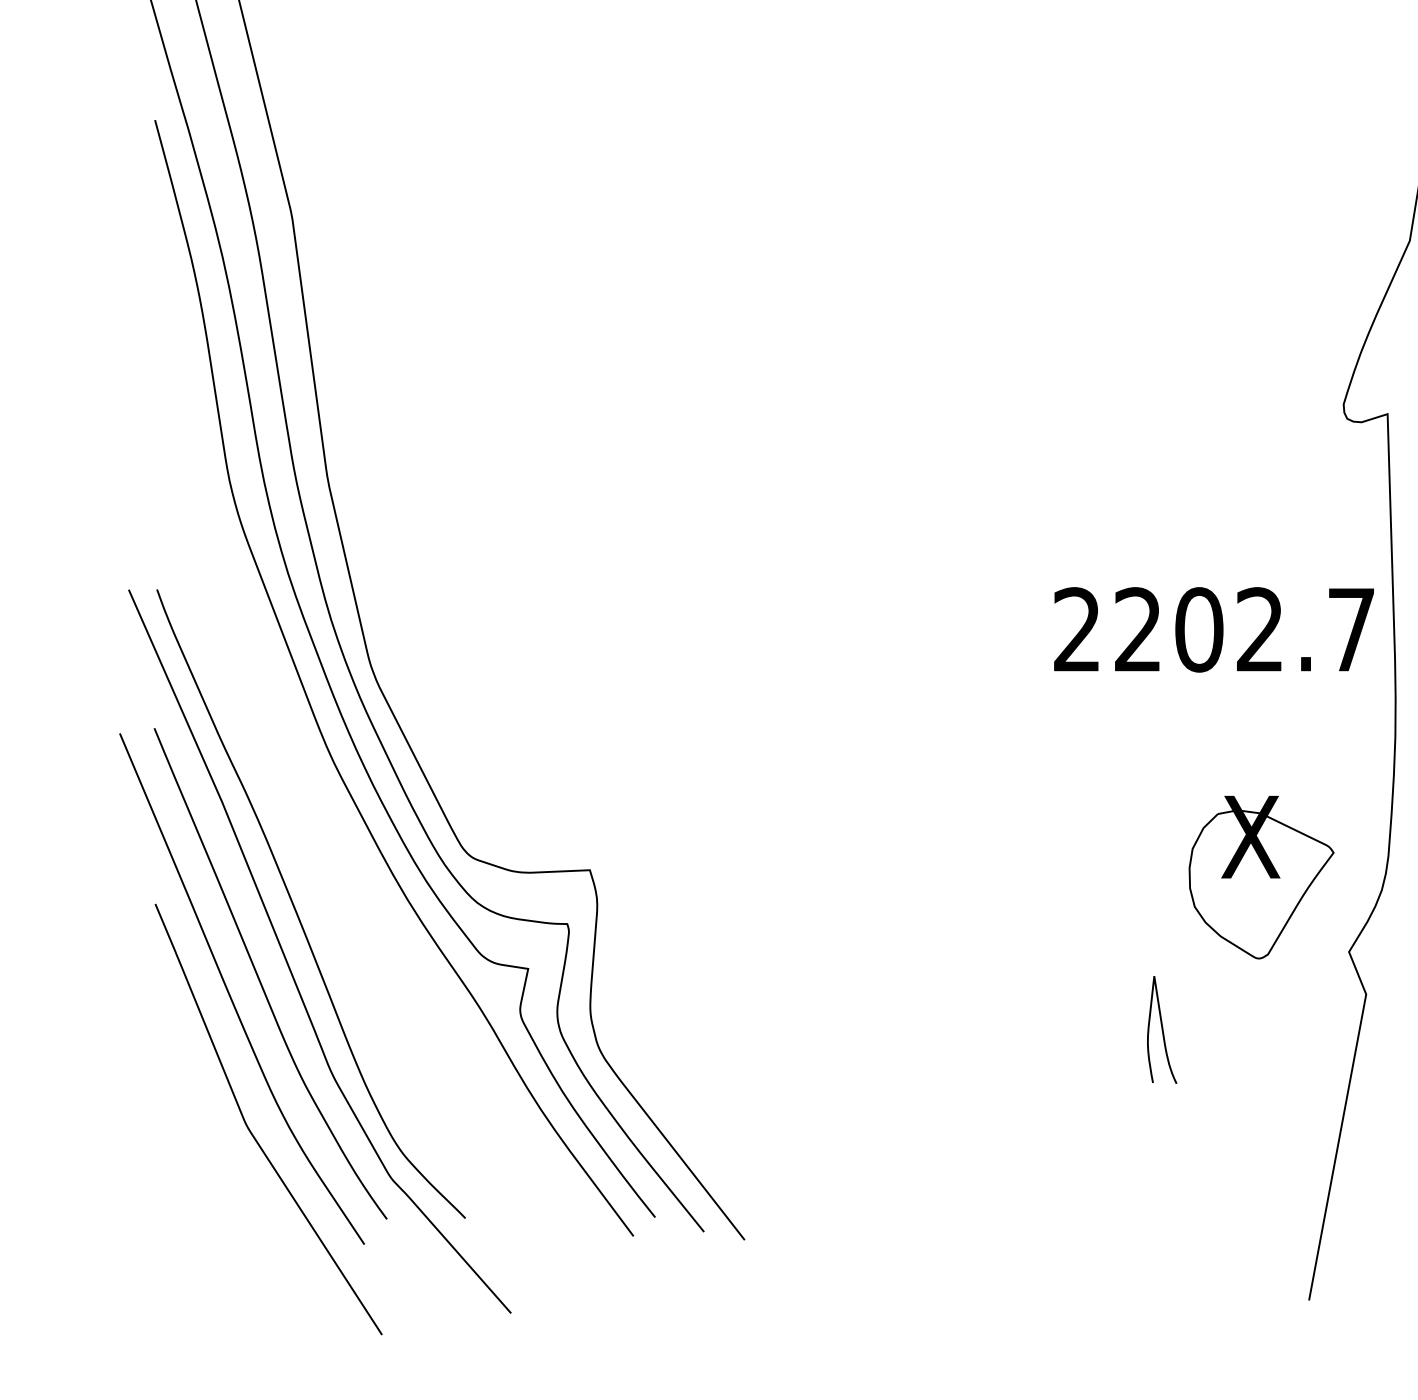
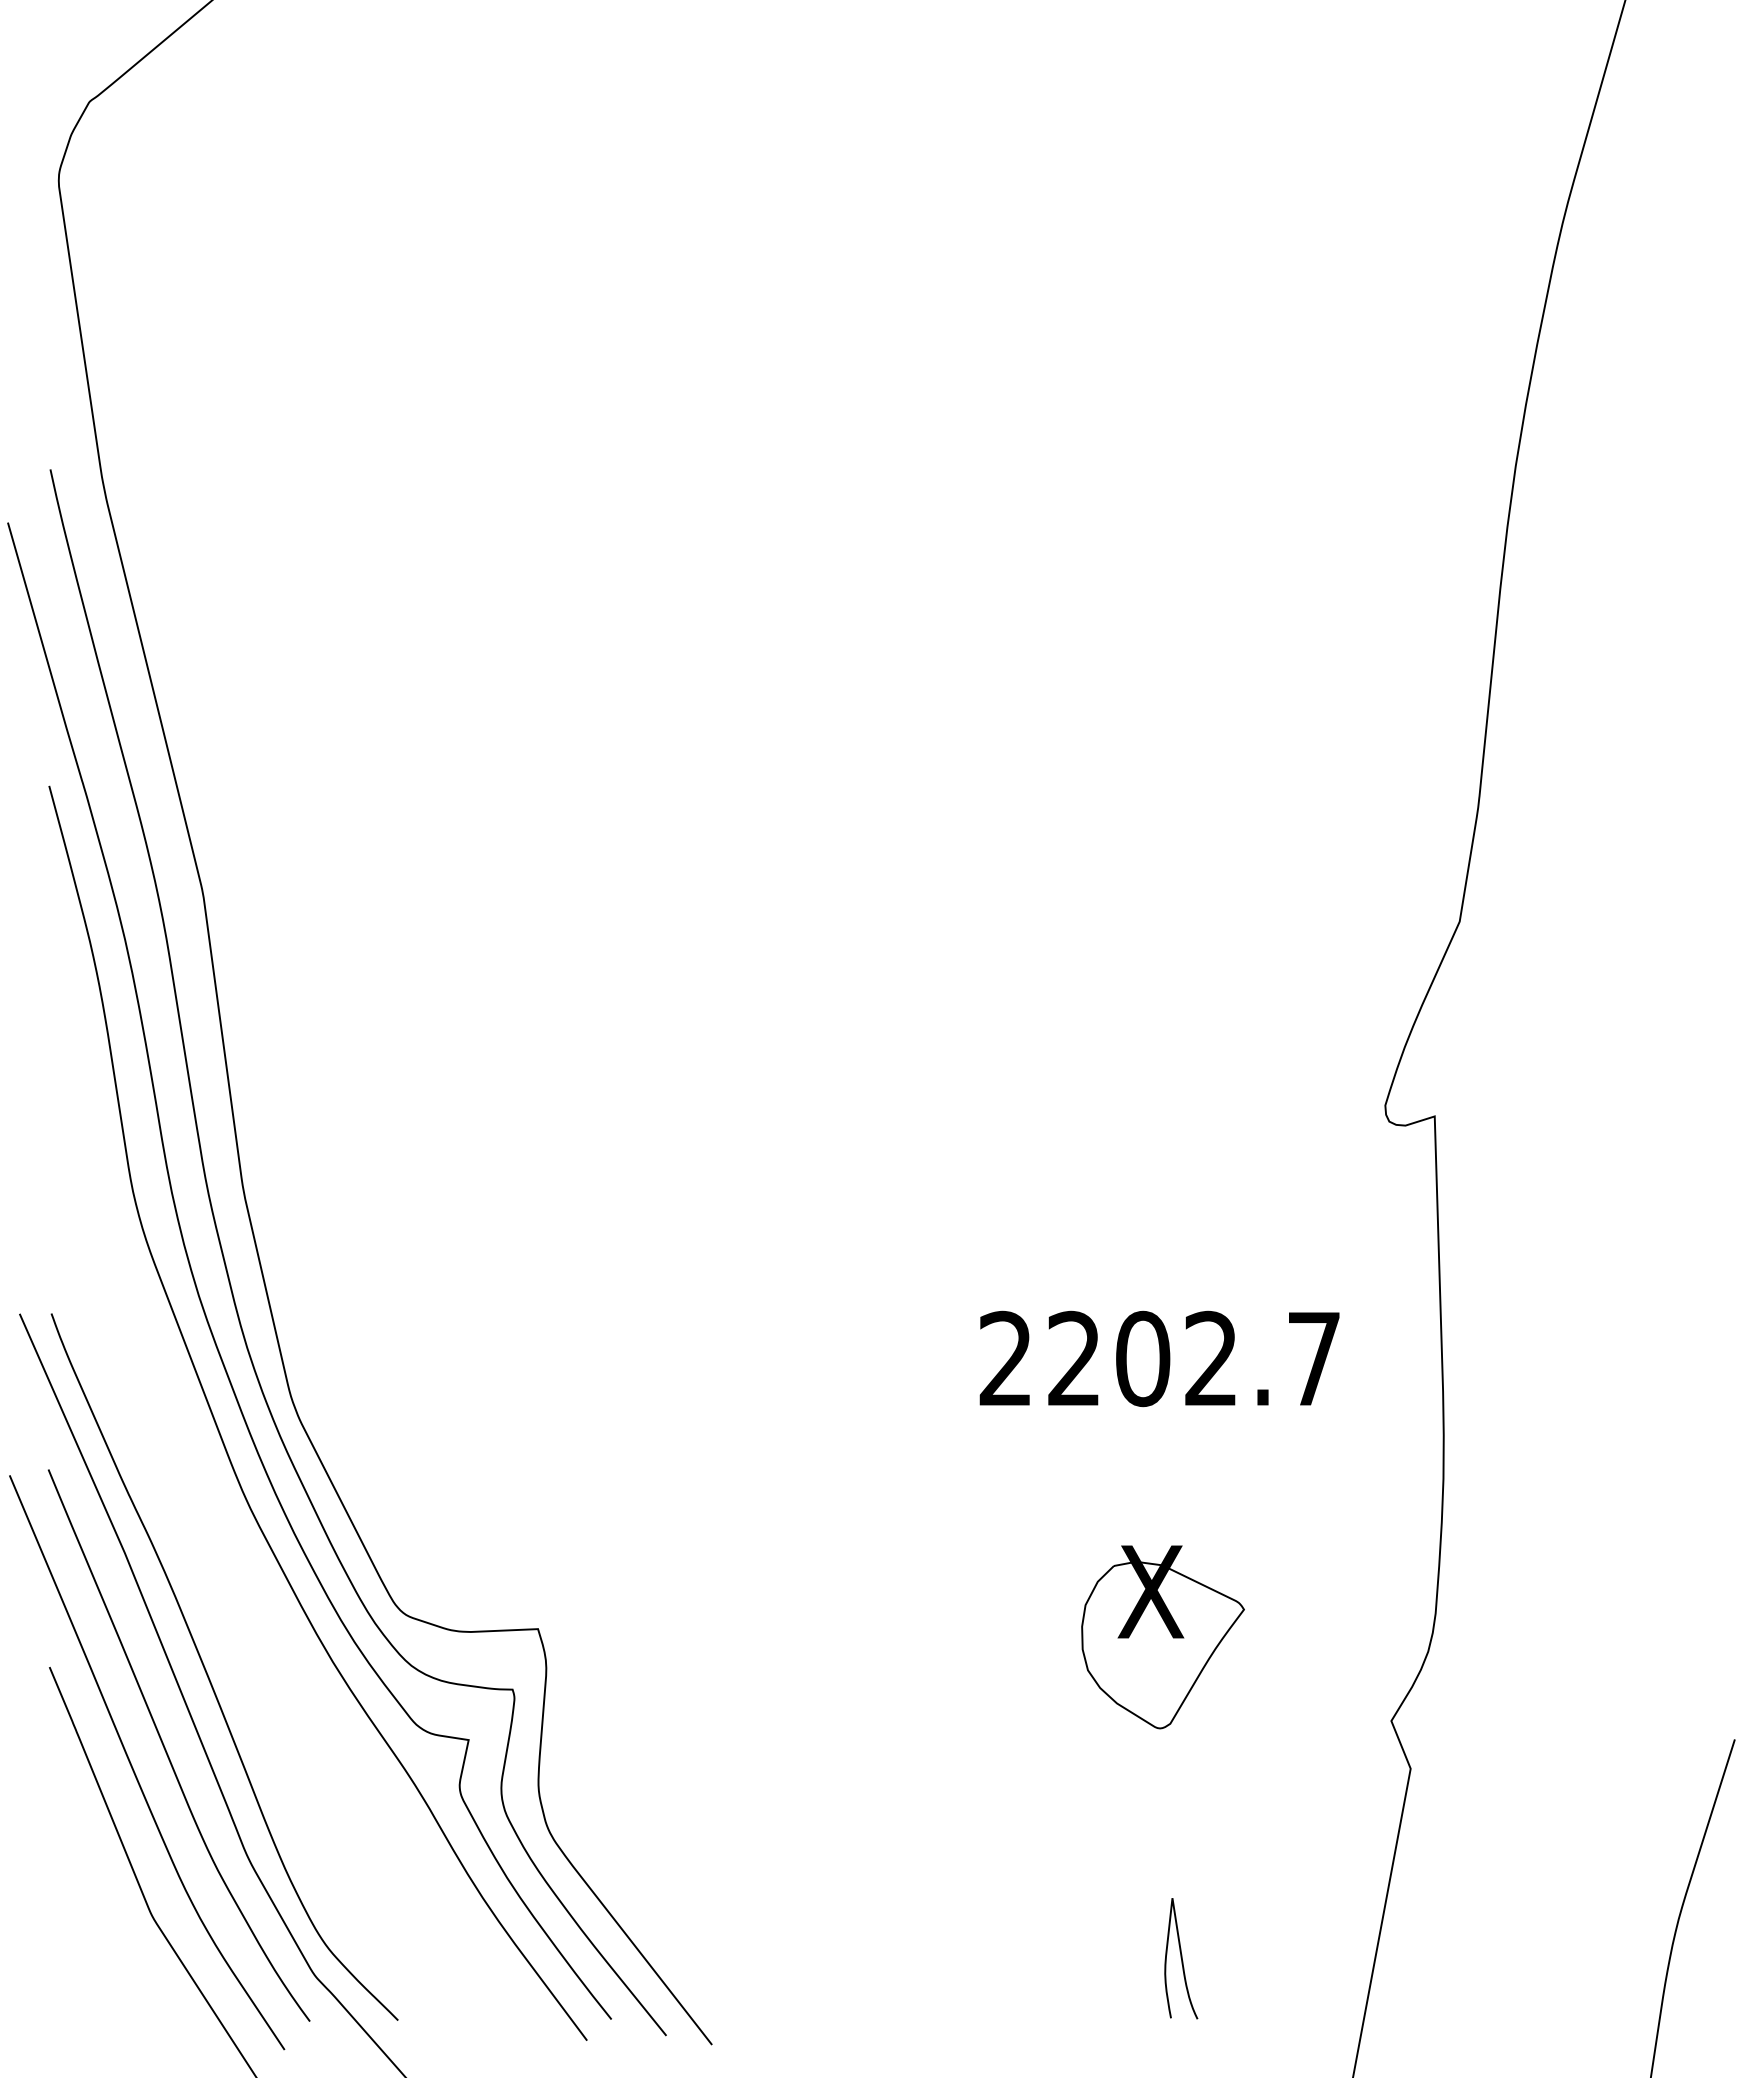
text: (1213, 629) -> (1159, 1358), moved
part: (1261, 877) -> (1162, 1637), moved
curve: (1162, 1029) -> (1181, 1958), moved

